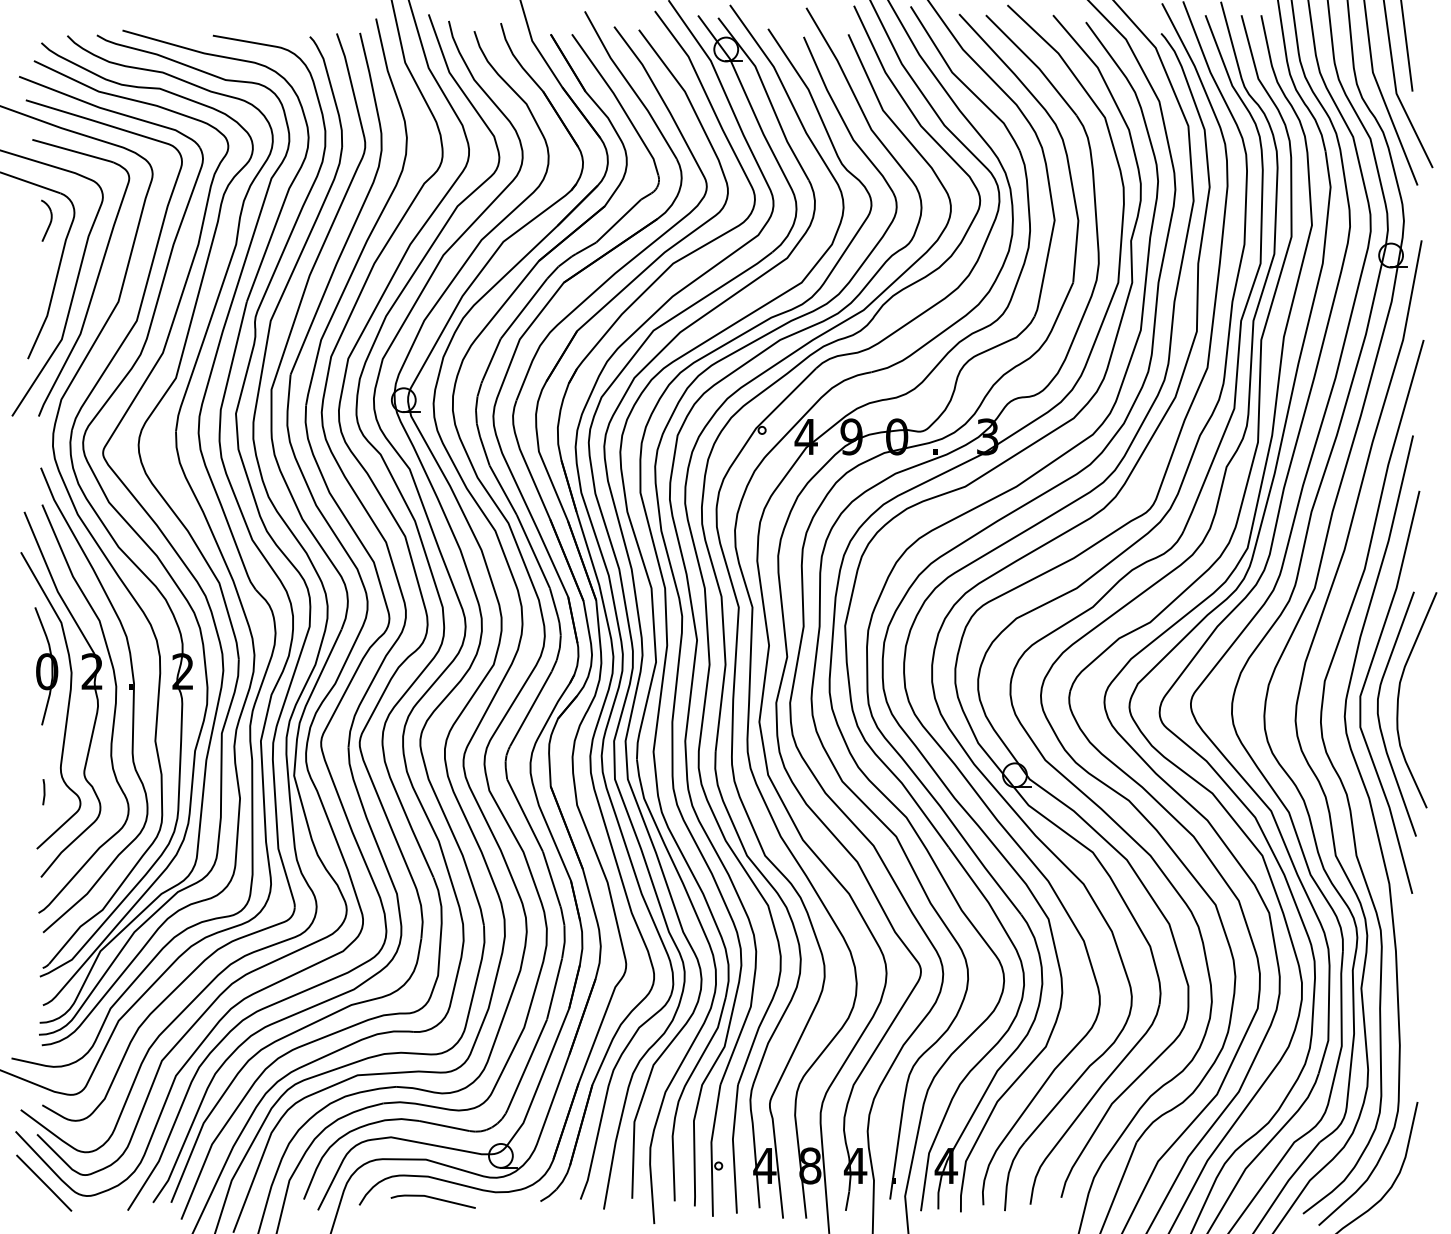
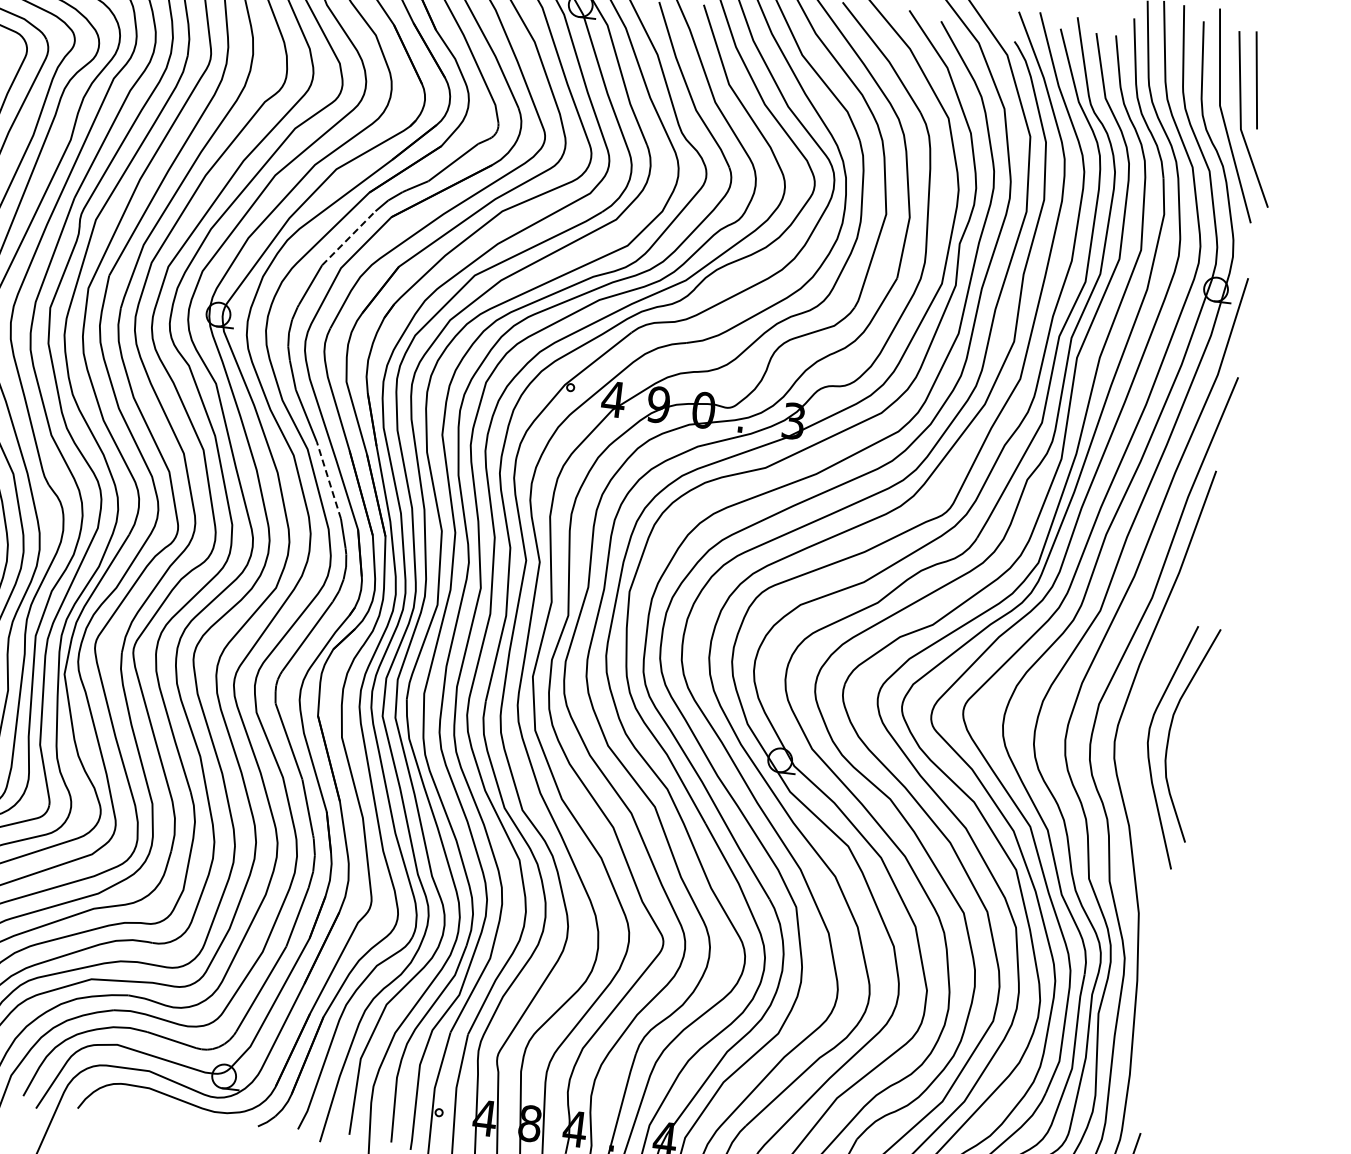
line: (523, 308) -> (348, 237), solid -> dashed
line: (533, 551) -> (329, 480), solid -> dashed
curve: (1365, 684) -> (1139, 712), removed
curve: (434, 1199) -> (152, 1111), removed

